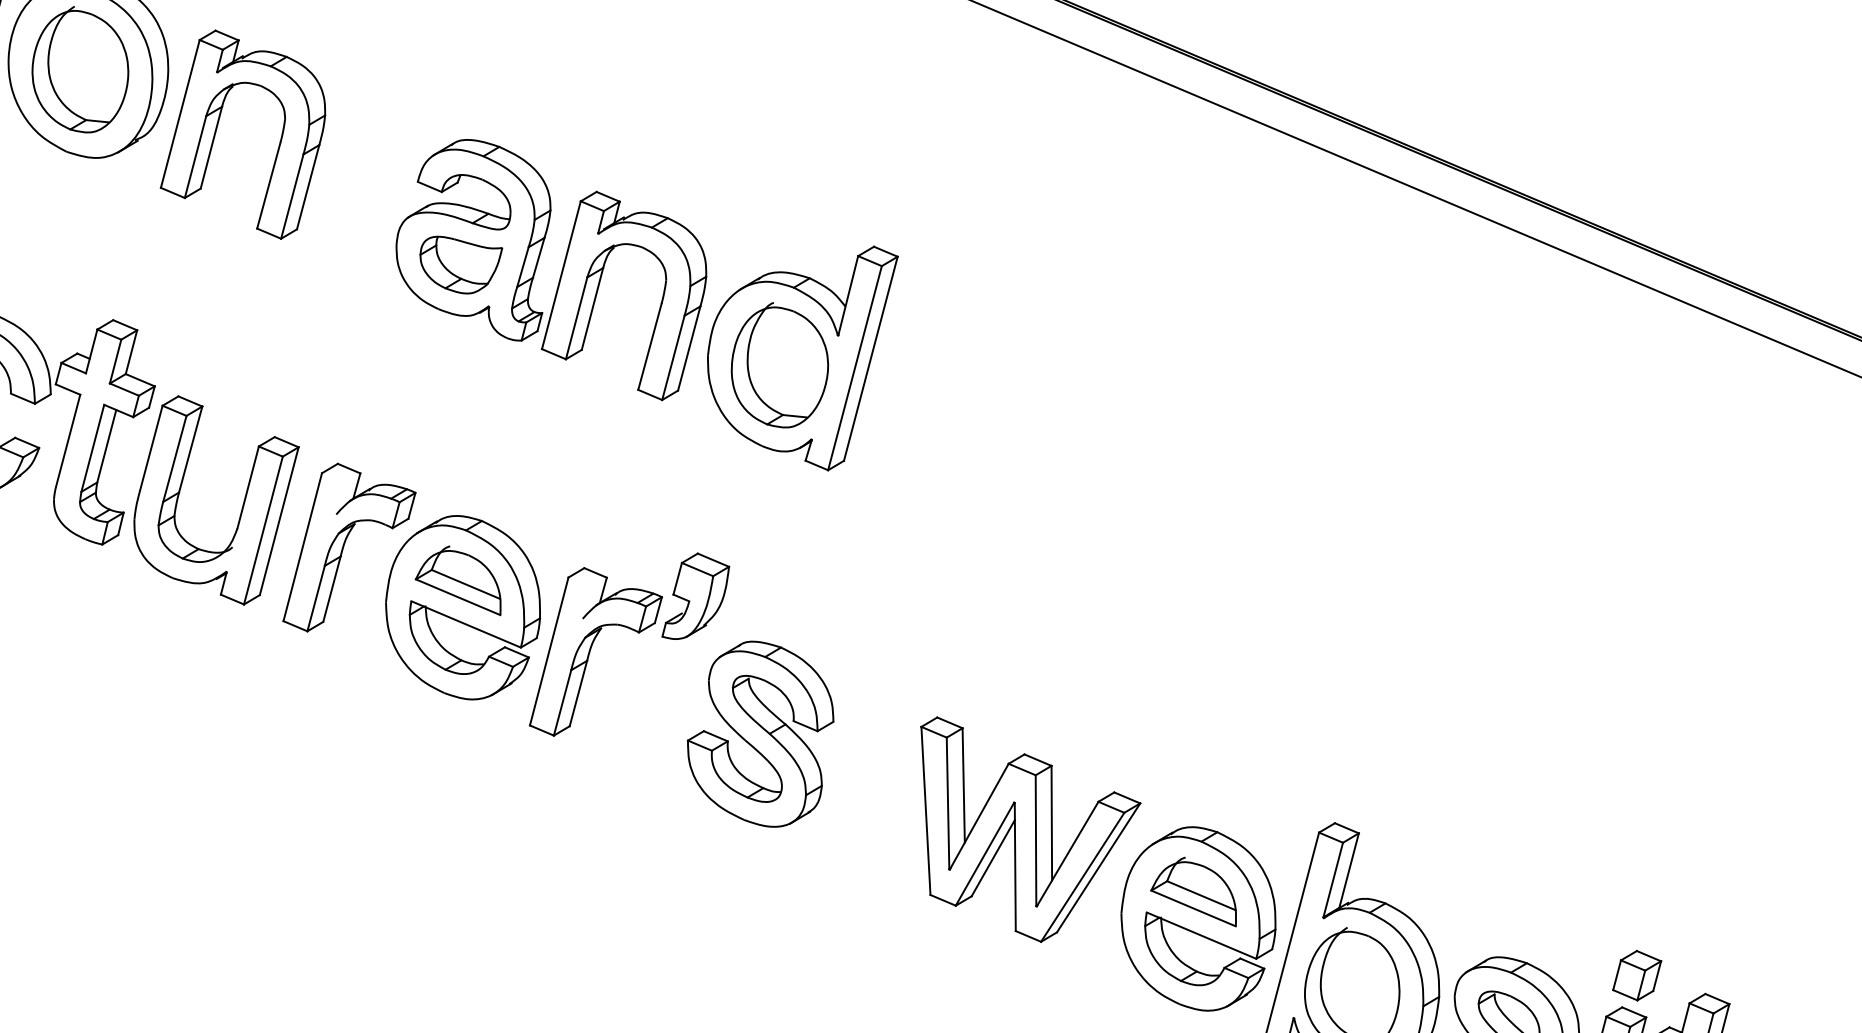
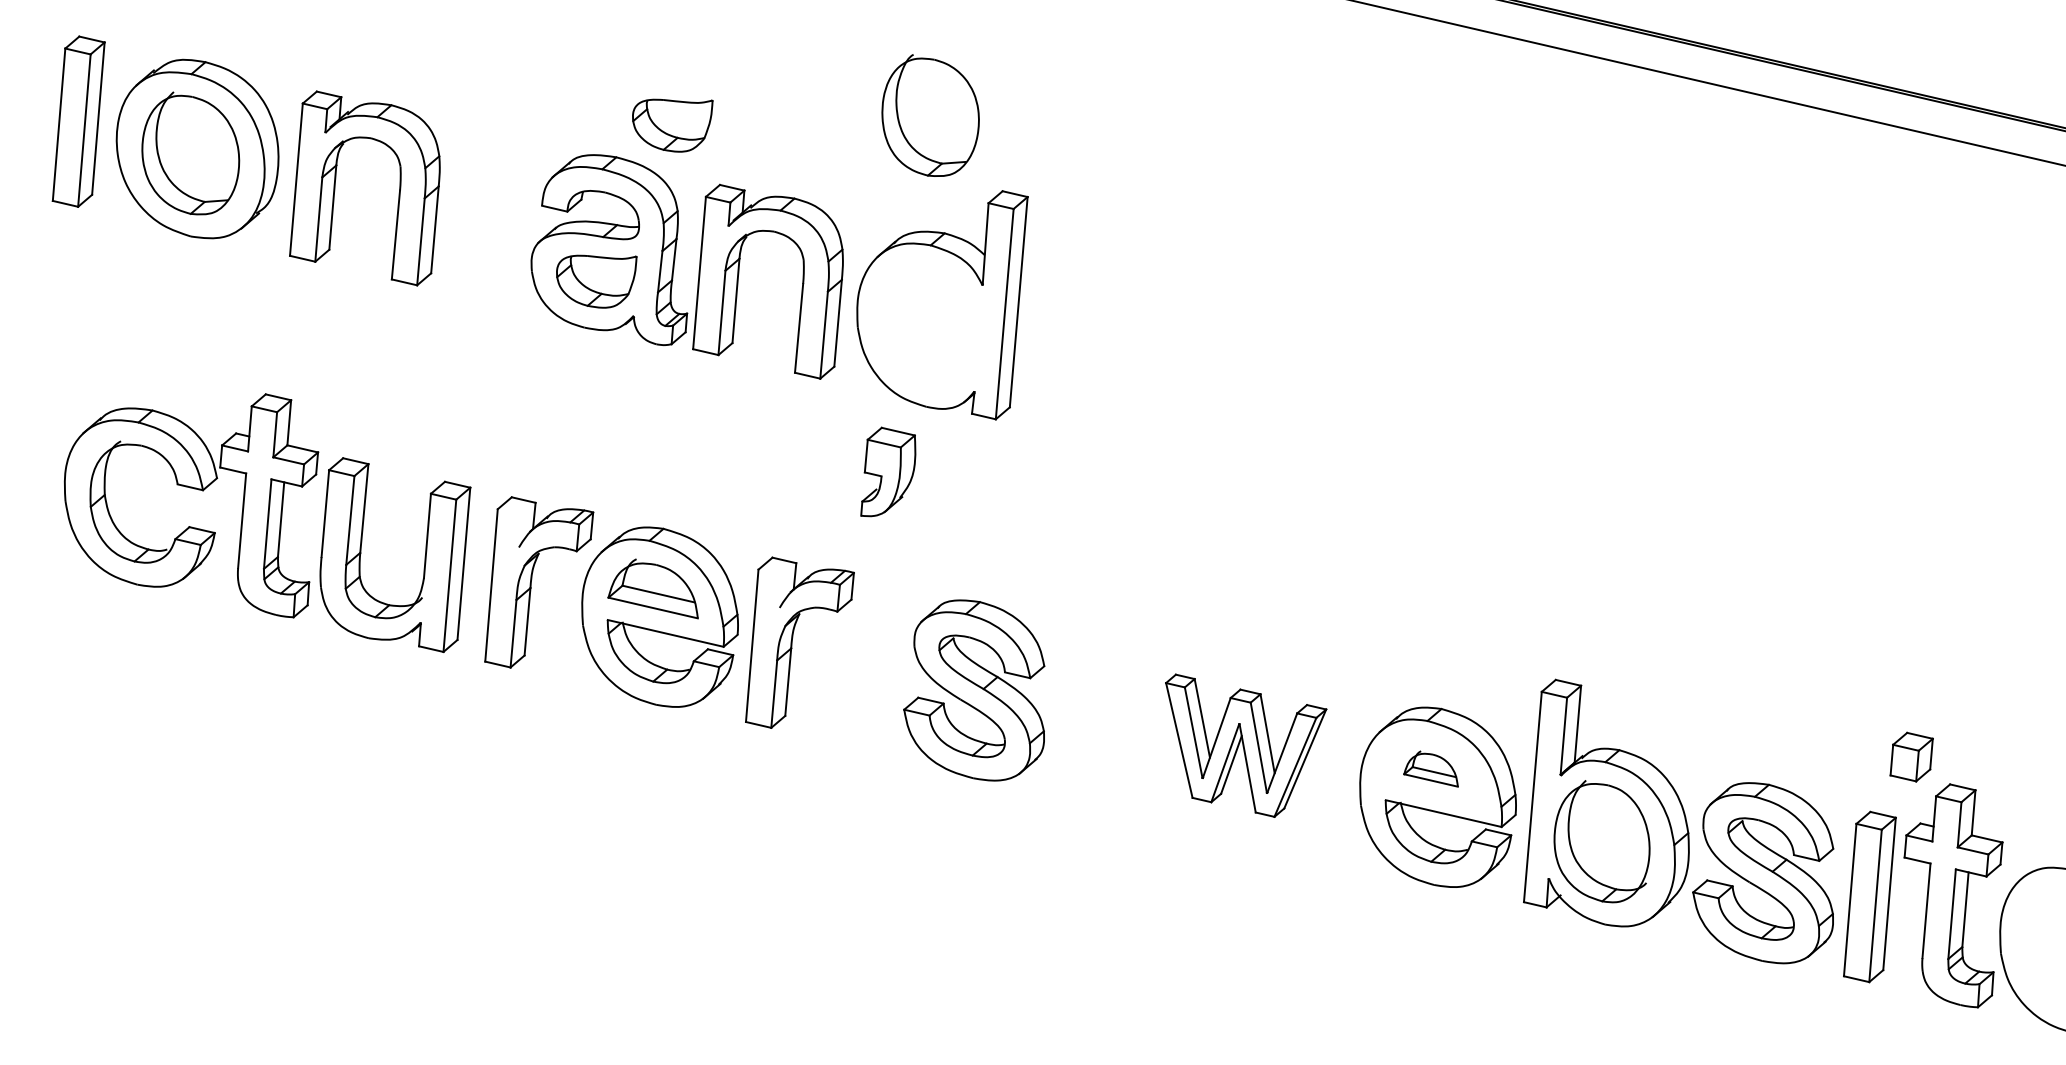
part: (560, 125) -> (672, 125), added
part: (780, 365) -> (930, 115), moved
part: (696, 597) -> (888, 471), moved
part: (1018, 834) -> (1245, 745), size x0.7
part: (1196, 888) -> (1430, 768), size x0.6
part: (1637, 975) -> (1911, 756), moved

